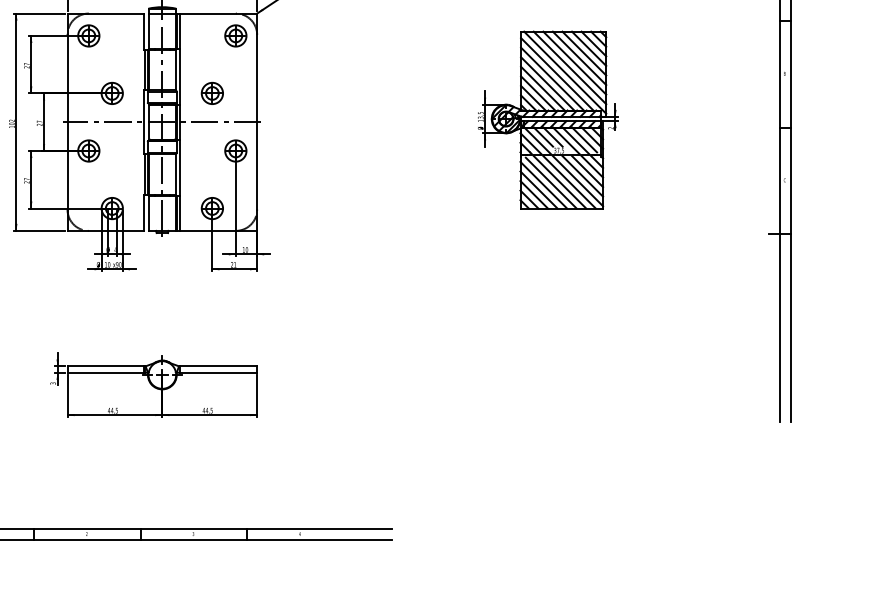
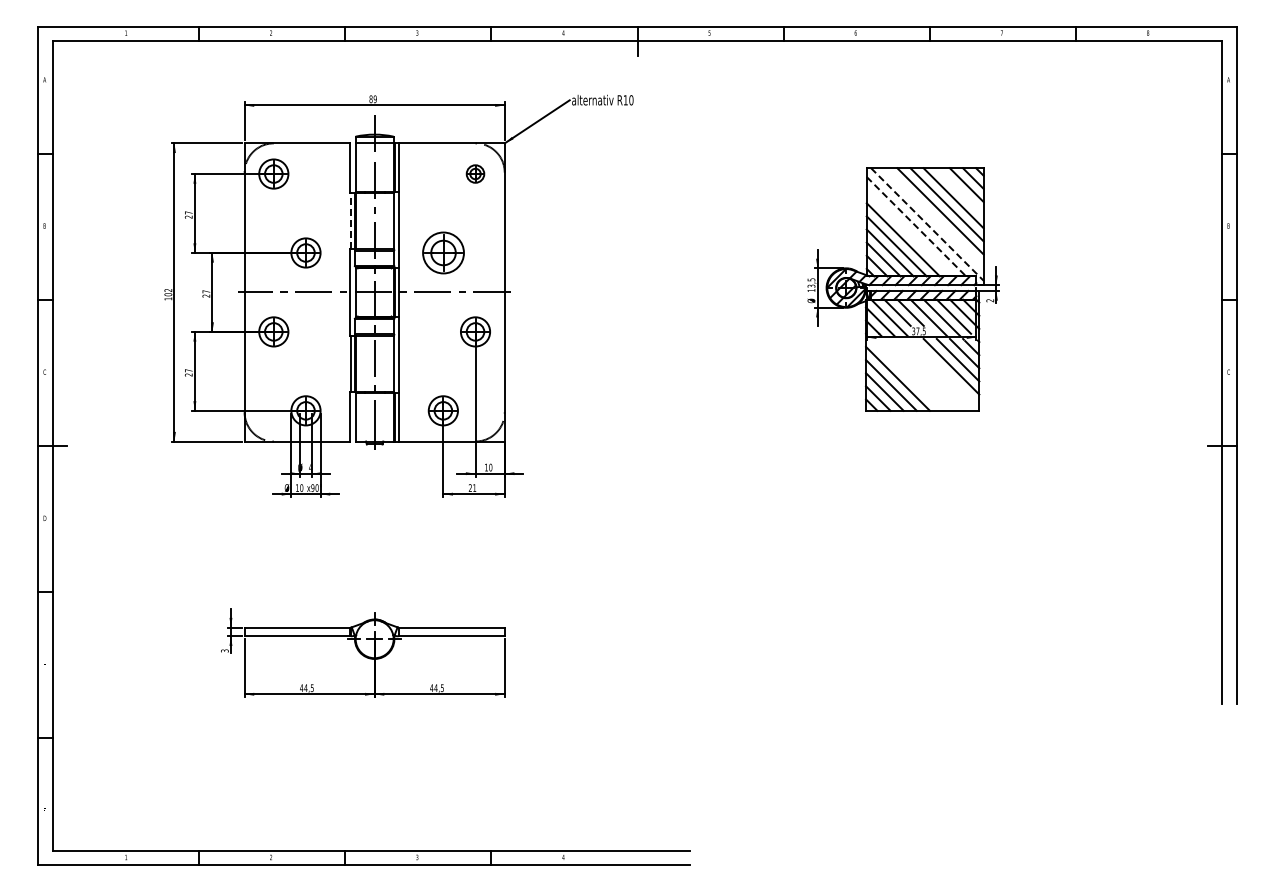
part: (235, 35) -> (475, 173), size x0.6
line: (588, 48) -> (959, 191), removed
line: (569, 67) -> (933, 217), removed
line: (144, 69) -> (350, 220), solid -> dashed
line: (565, 72) -> (927, 224), solid -> dashed
line: (557, 74) -> (916, 227), solid -> dashed
line: (552, 79) -> (909, 233), removed
part: (211, 93) -> (442, 252), size x1.4
line: (577, 180) -> (944, 372), removed
line: (551, 182) -> (908, 375), removed
line: (560, 182) -> (920, 374), removed
line: (569, 182) -> (933, 374), removed

